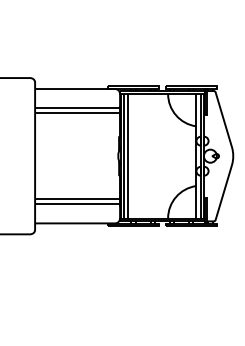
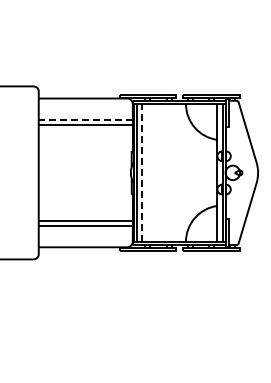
line: (77, 107) -> (85, 119), solid -> dashed
line: (128, 155) -> (142, 172), solid -> dashed

